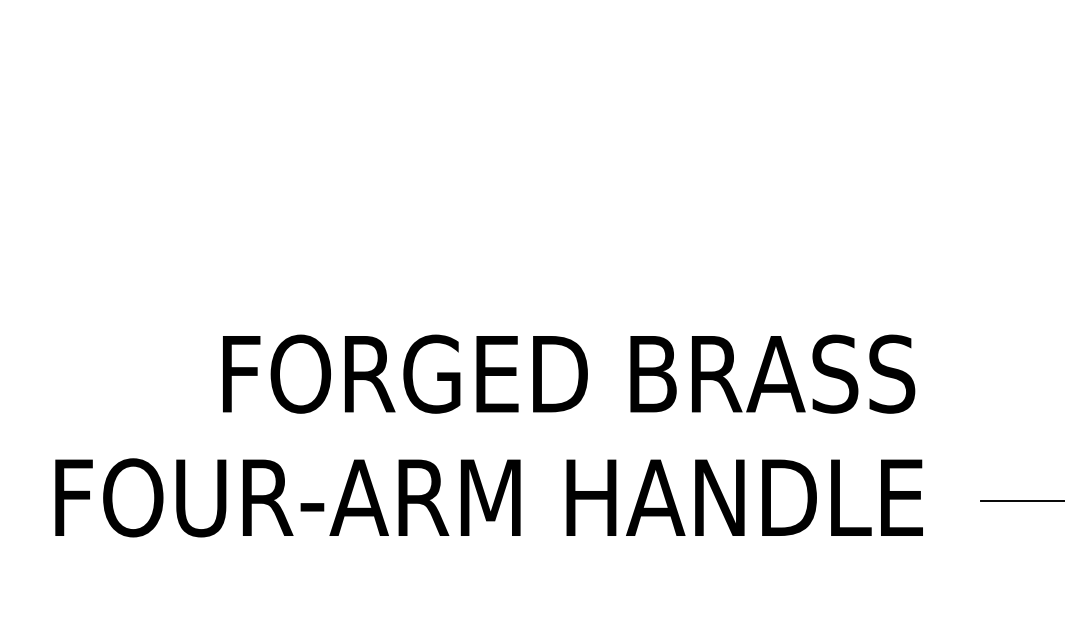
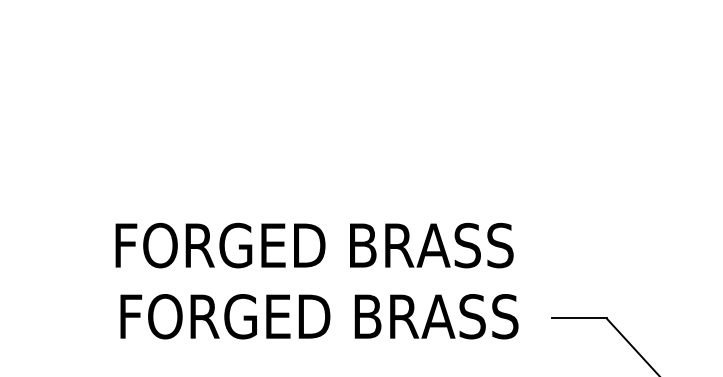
text: (488, 497) -> (268, 316), FOUR-ARM HANDLE -> FORGED BRASS

